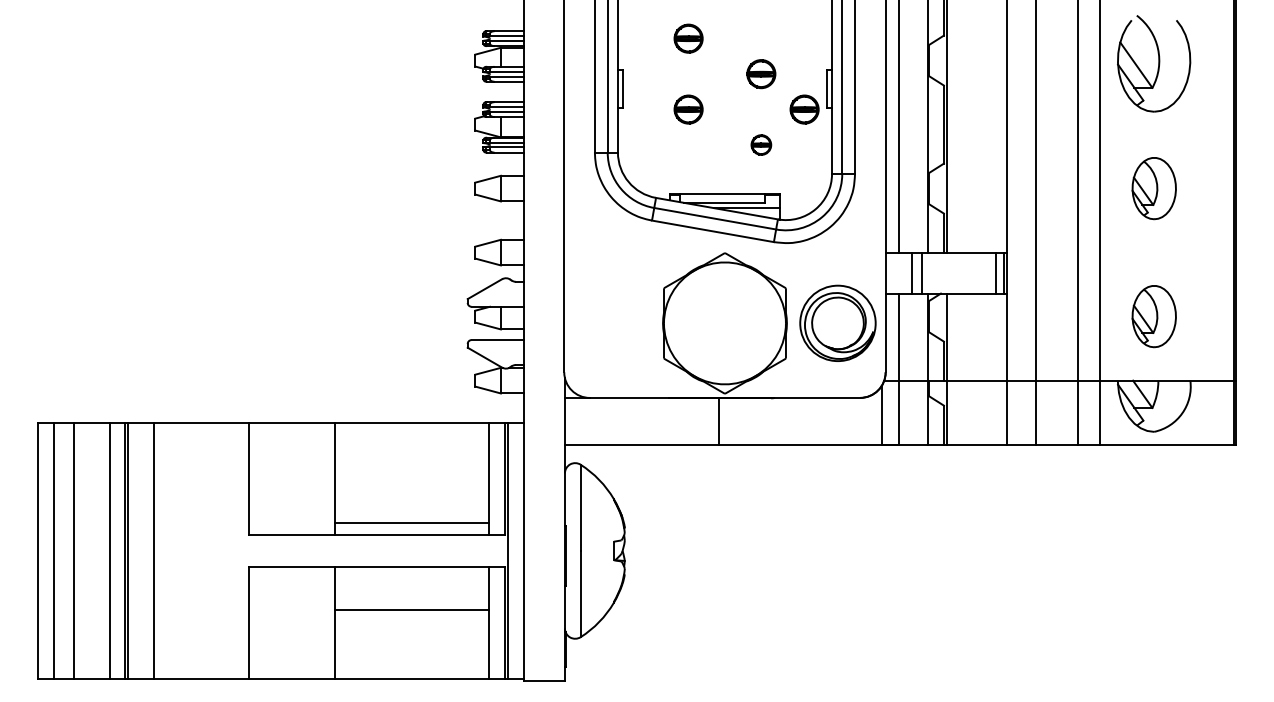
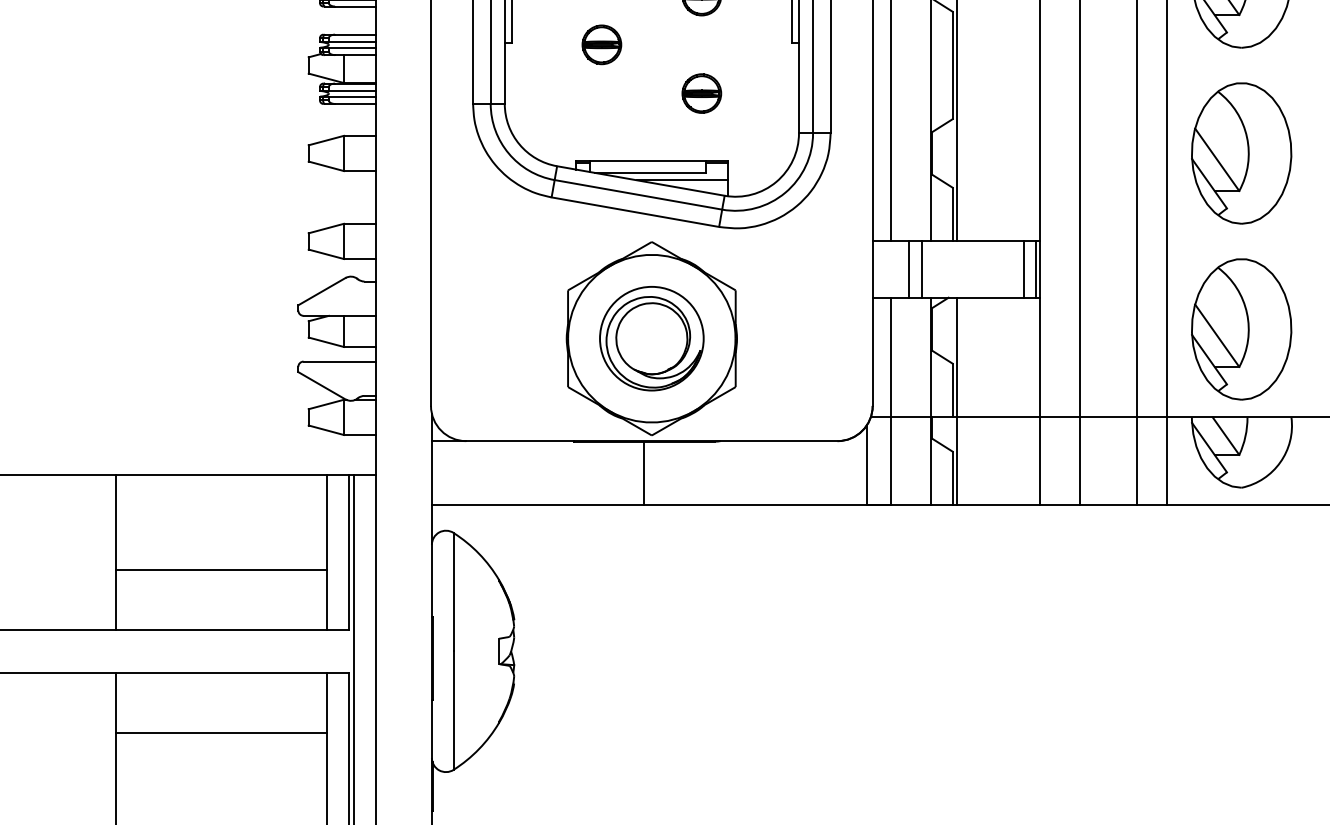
part: (804, 109) -> (761, 44), removed
part: (761, 144) -> (702, 92), size x1.43
part: (1154, 188) -> (1242, 153), size x1.67
part: (1154, 316) -> (1242, 329), size x1.67
part: (837, 322) -> (651, 337), moved
line: (411, 522) -> (221, 569), moved

